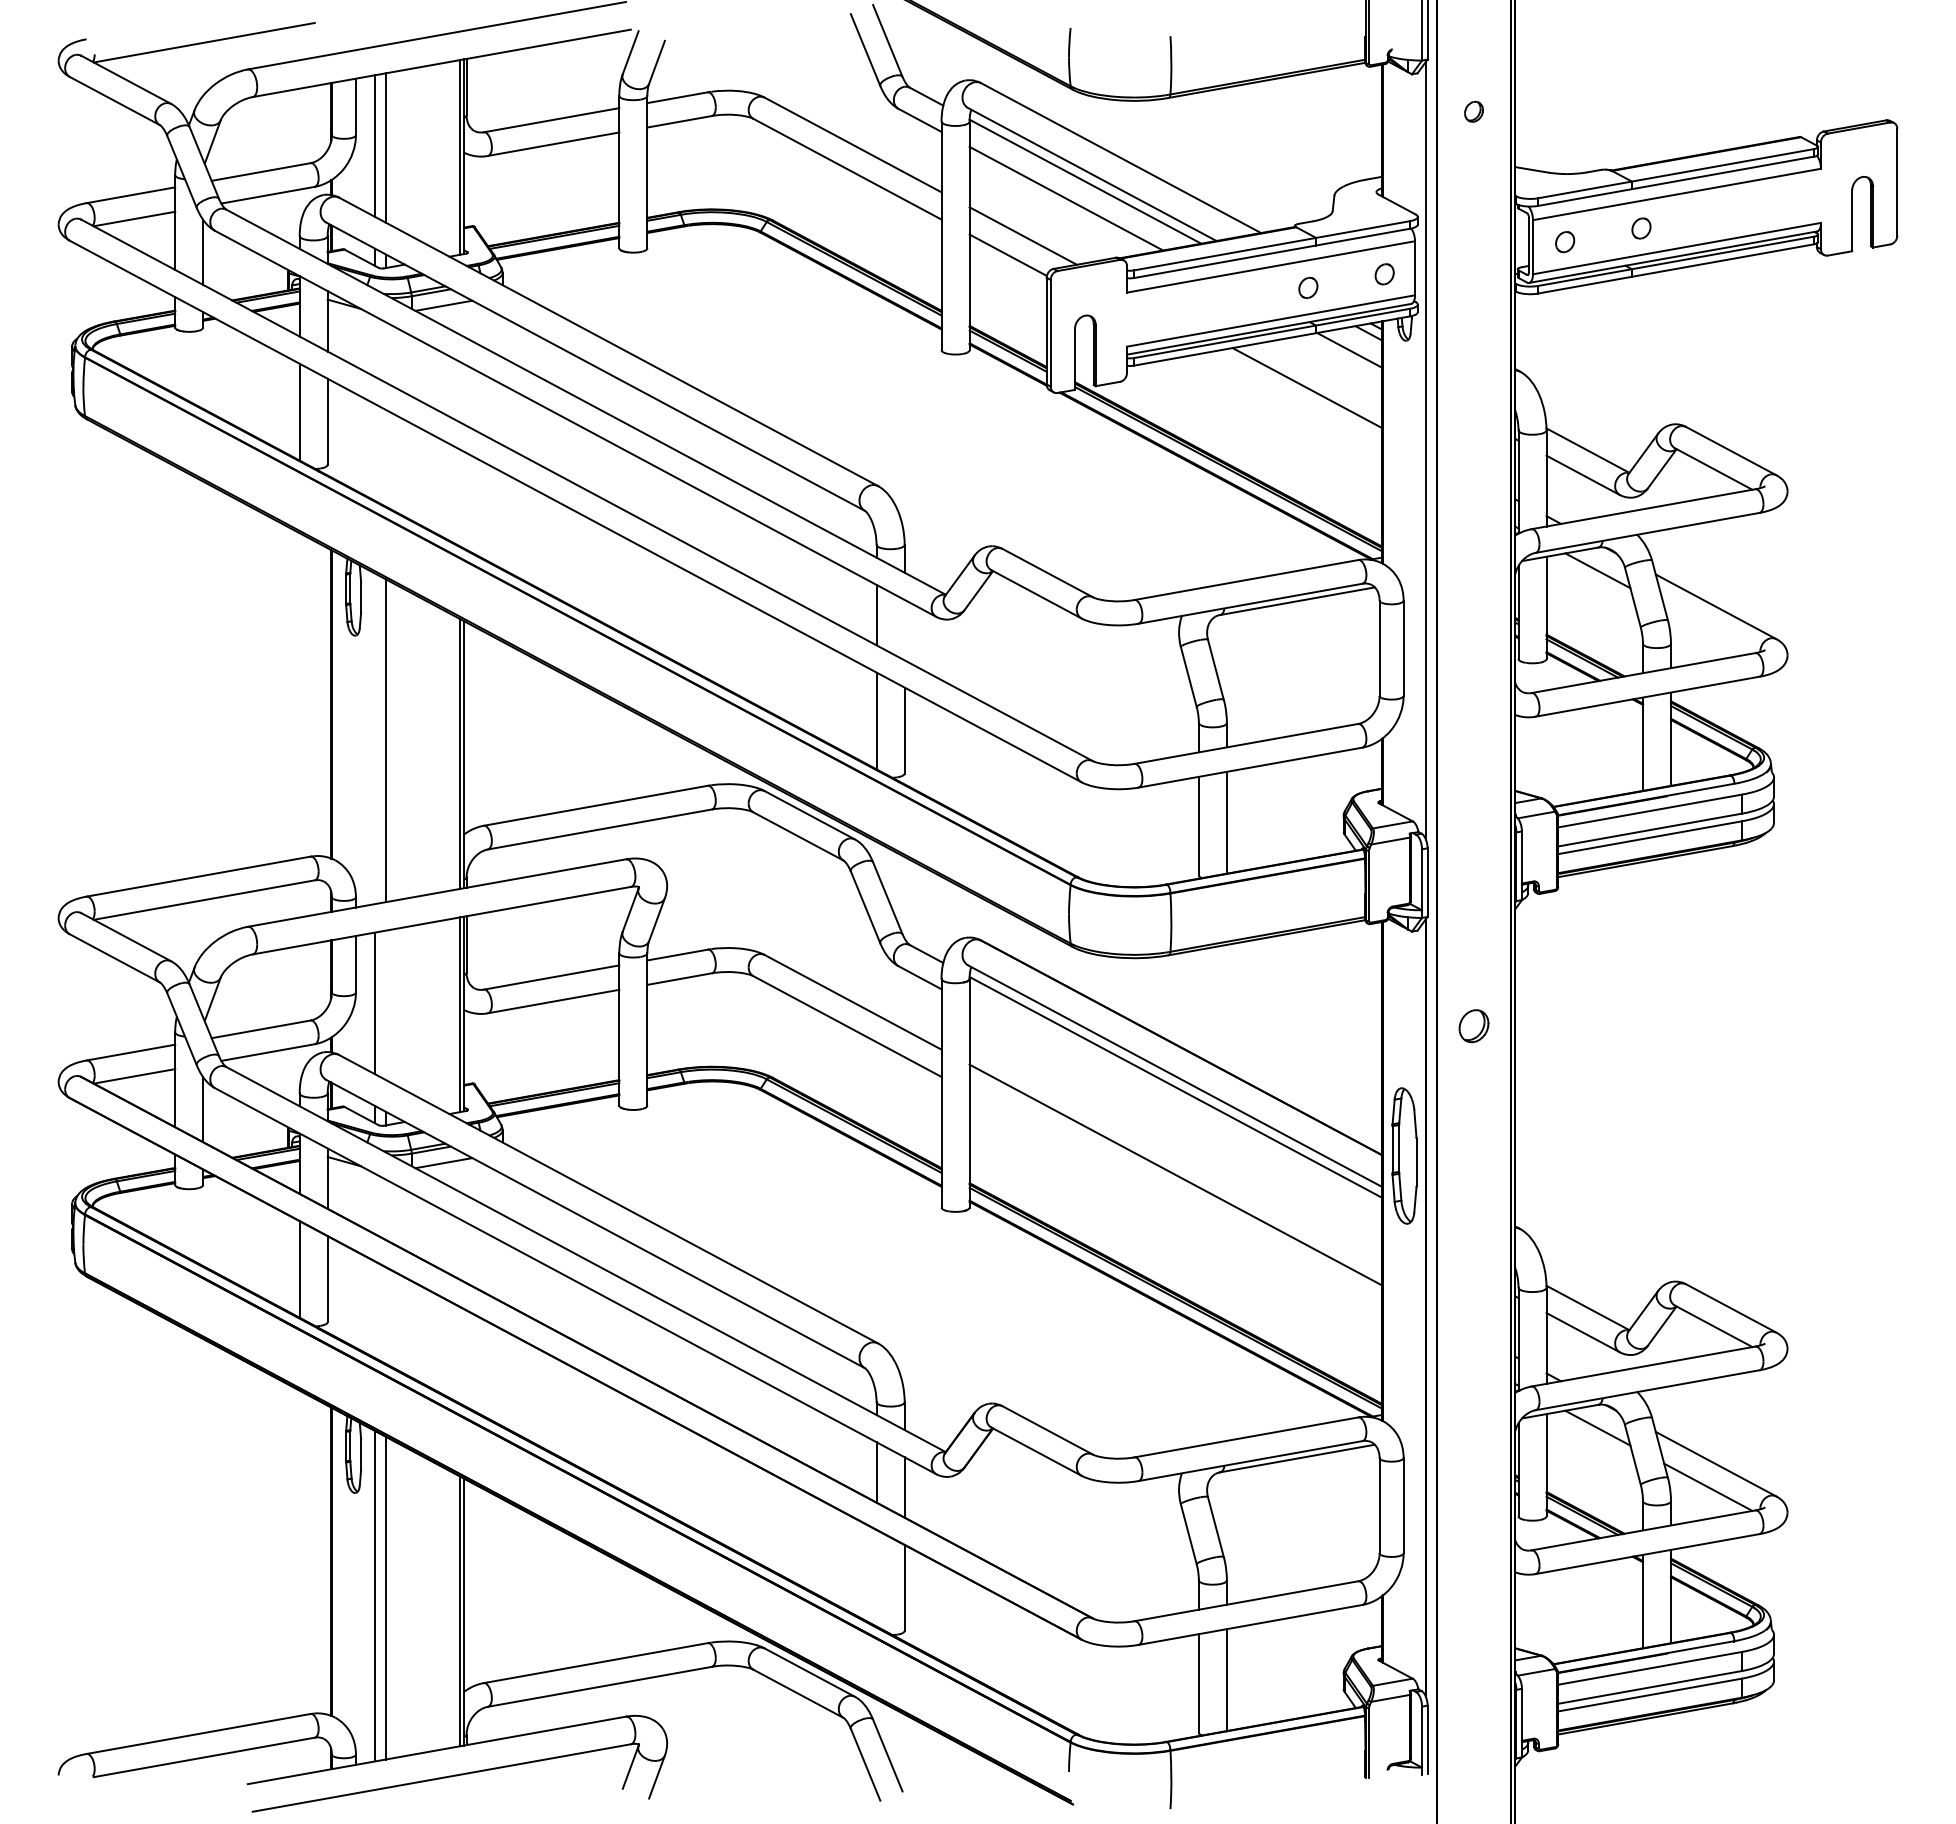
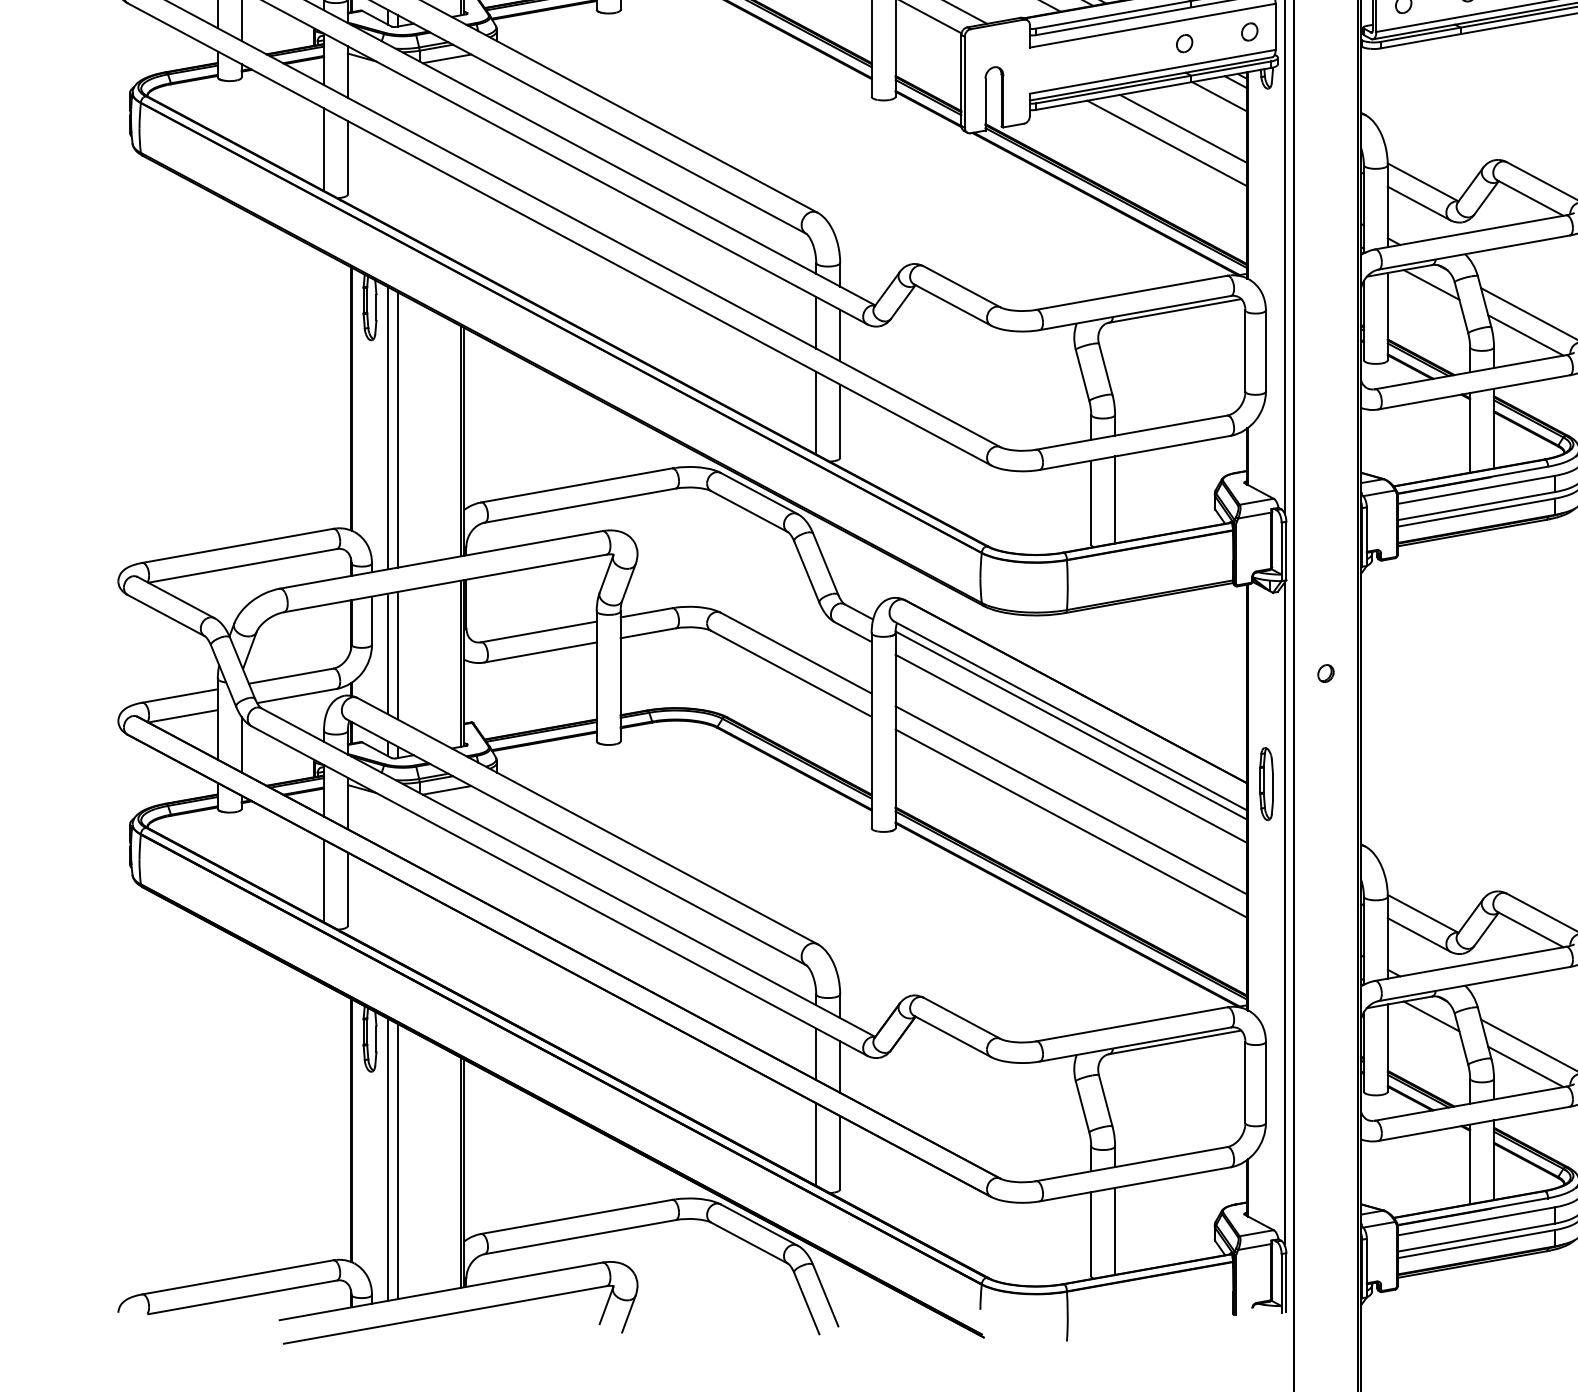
line: (1287, 404) -> (1166, 143), added
line: (904, 629) -> (840, 335), added
line: (1708, 629) -> (1526, 335), added
line: (375, 738) -> (388, 428), added
line: (385, 1005) -> (397, 655), added
part: (1473, 1026) -> (1325, 673), size x0.62
line: (1175, 1114) -> (1071, 748), added
part: (1404, 1155) -> (1266, 783), size x0.62
line: (1175, 1201) -> (1071, 823), added
line: (876, 1577) -> (816, 1143), added

